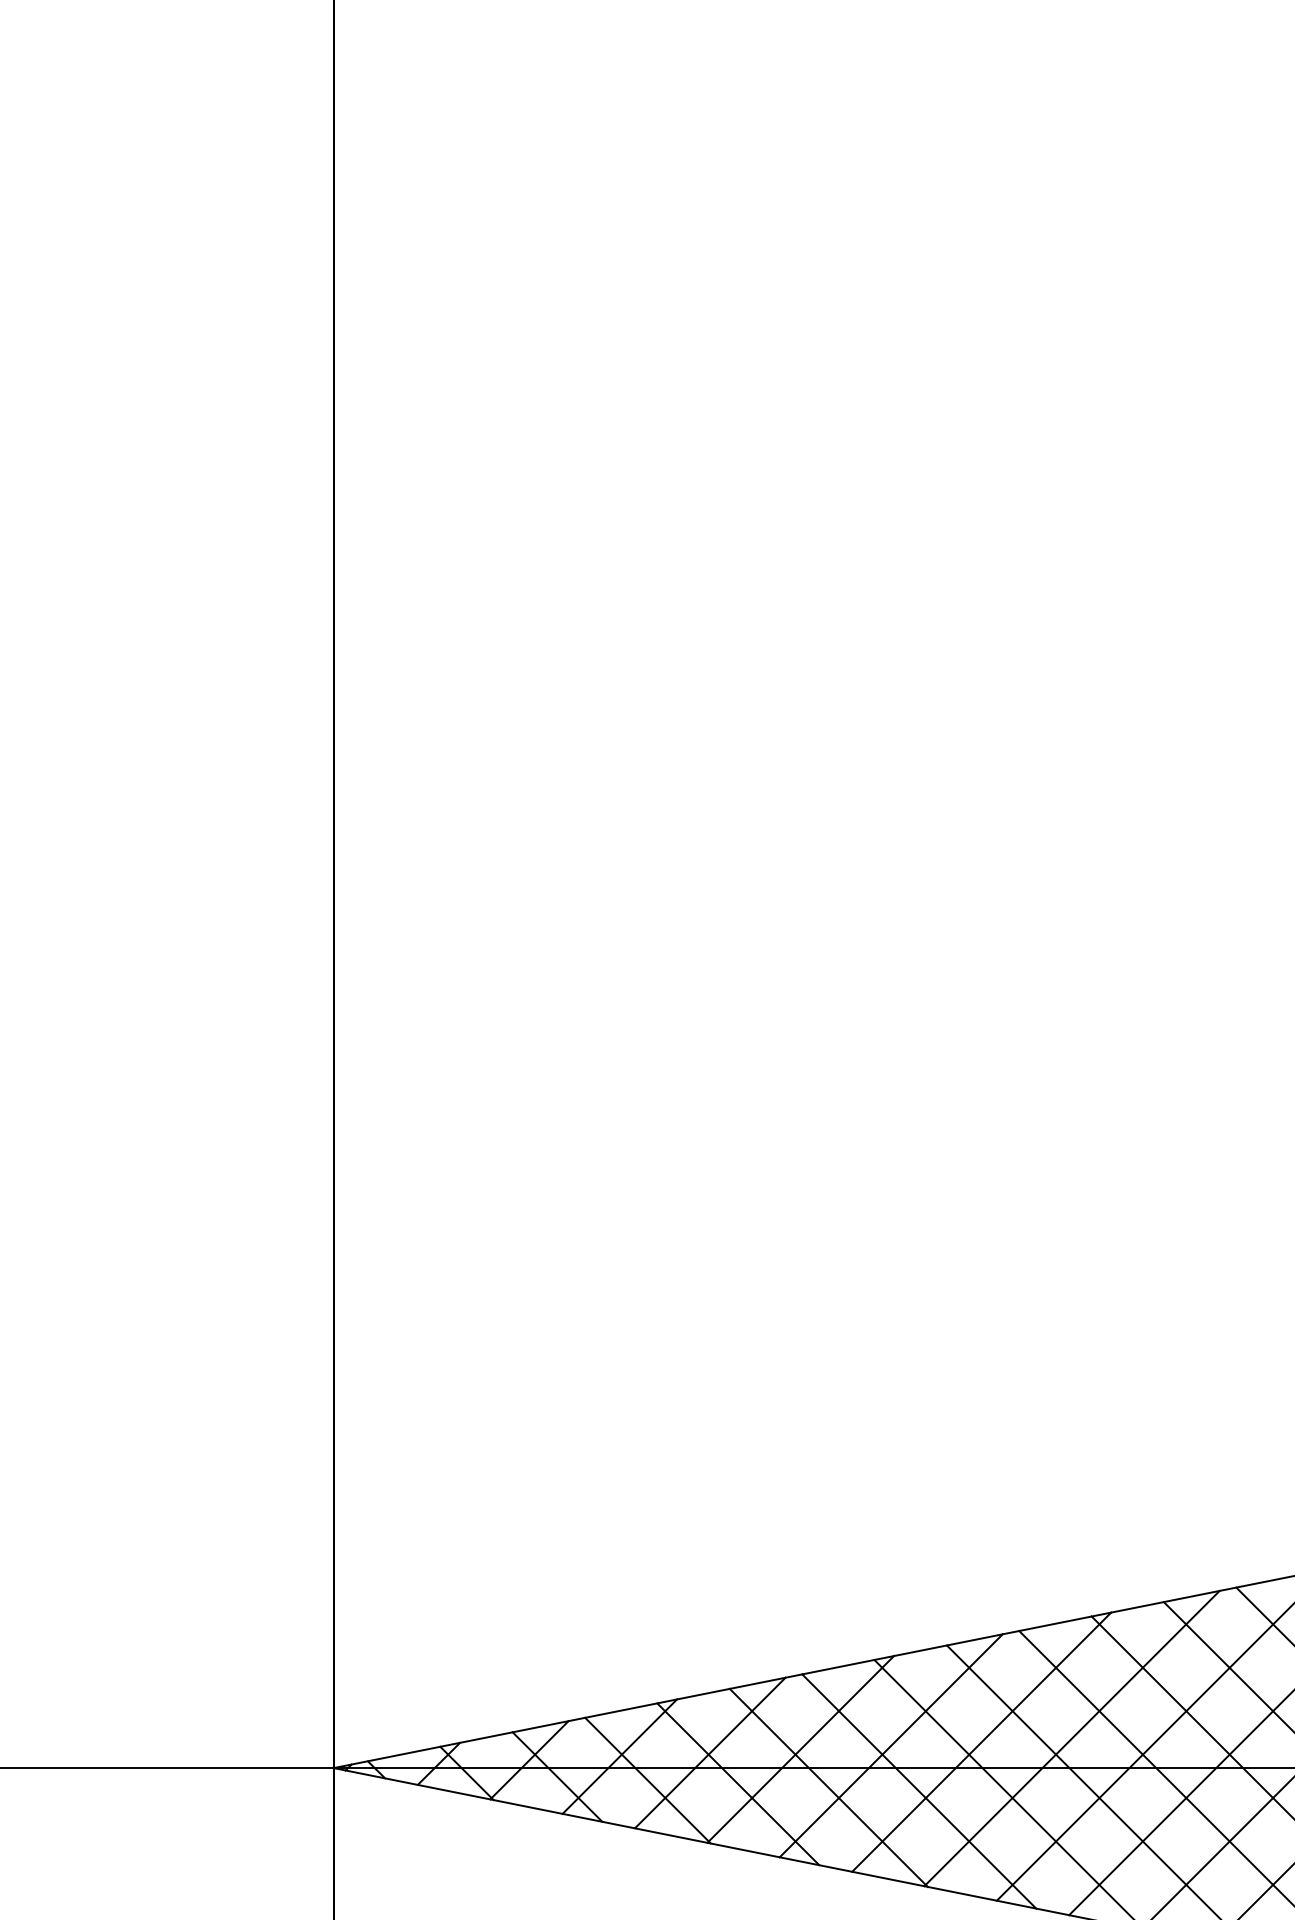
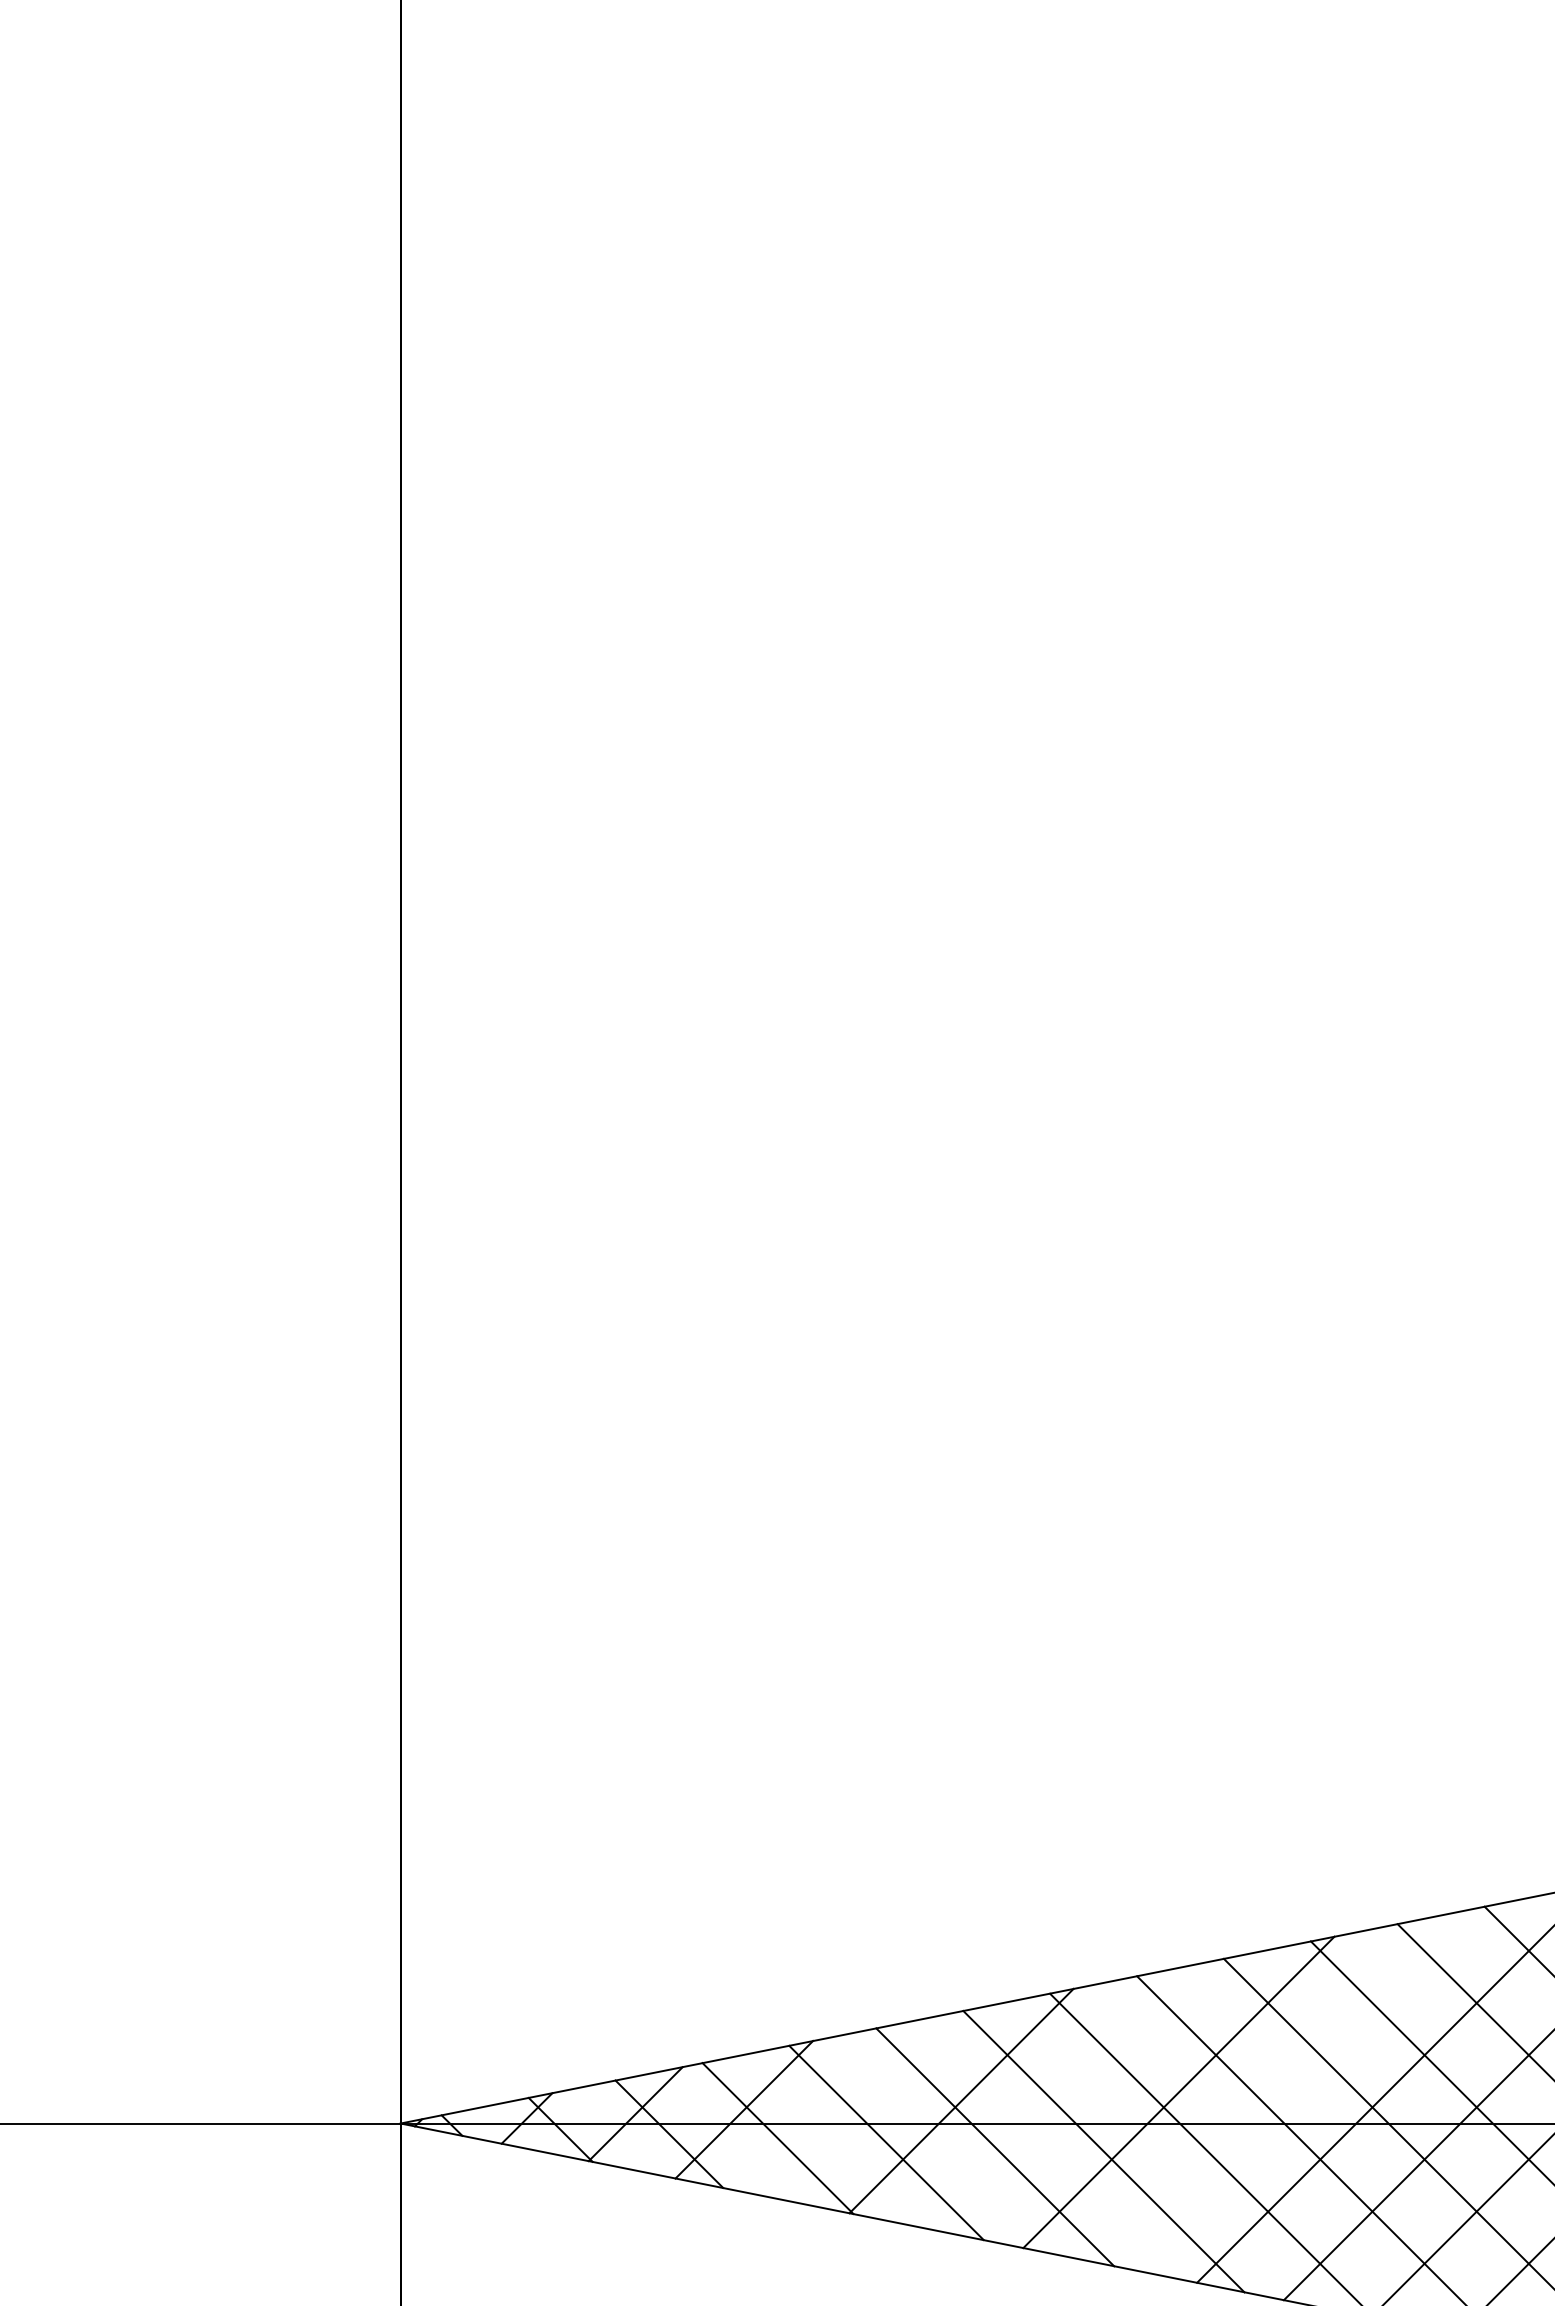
line: (1071, 1738) -> (1286, 2087), removed
line: (890, 1745) -> (1069, 2096), removed
line: (710, 1752) -> (853, 2104), removed

